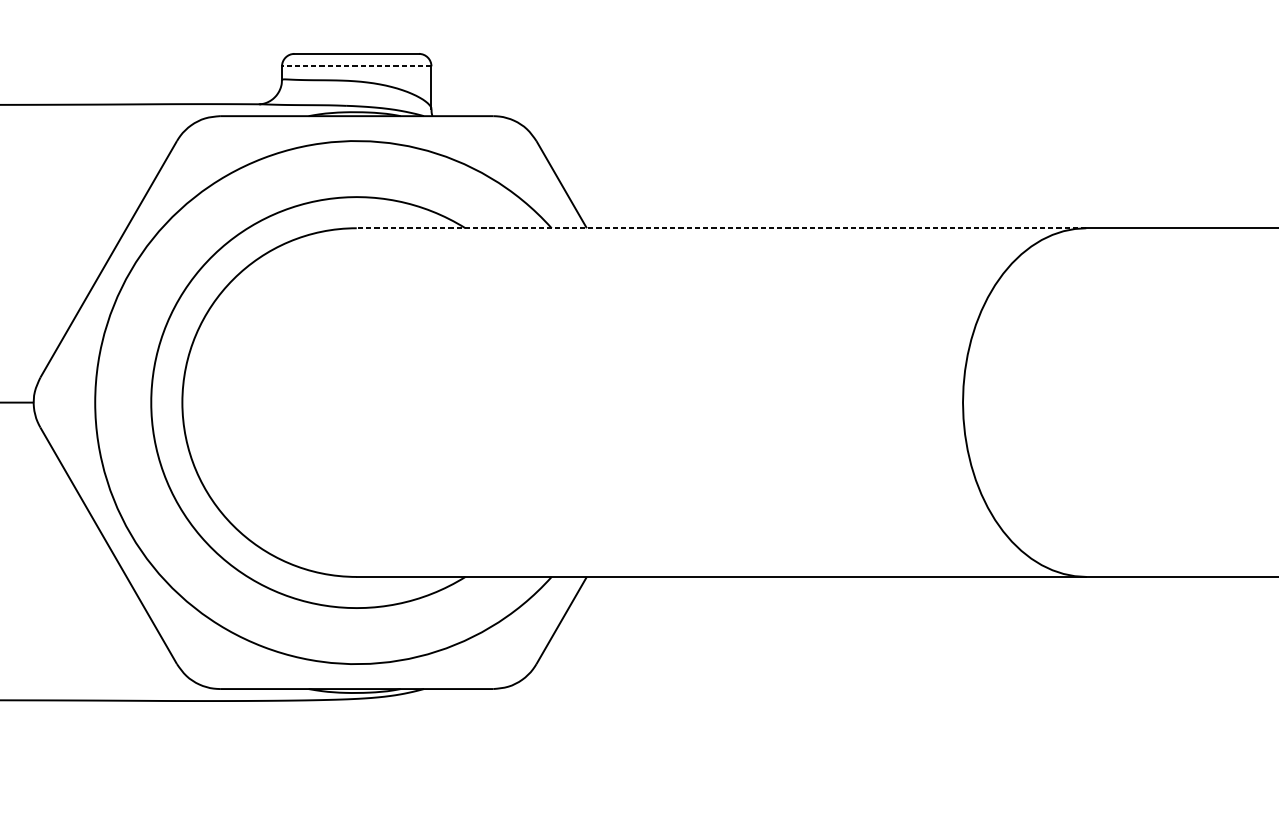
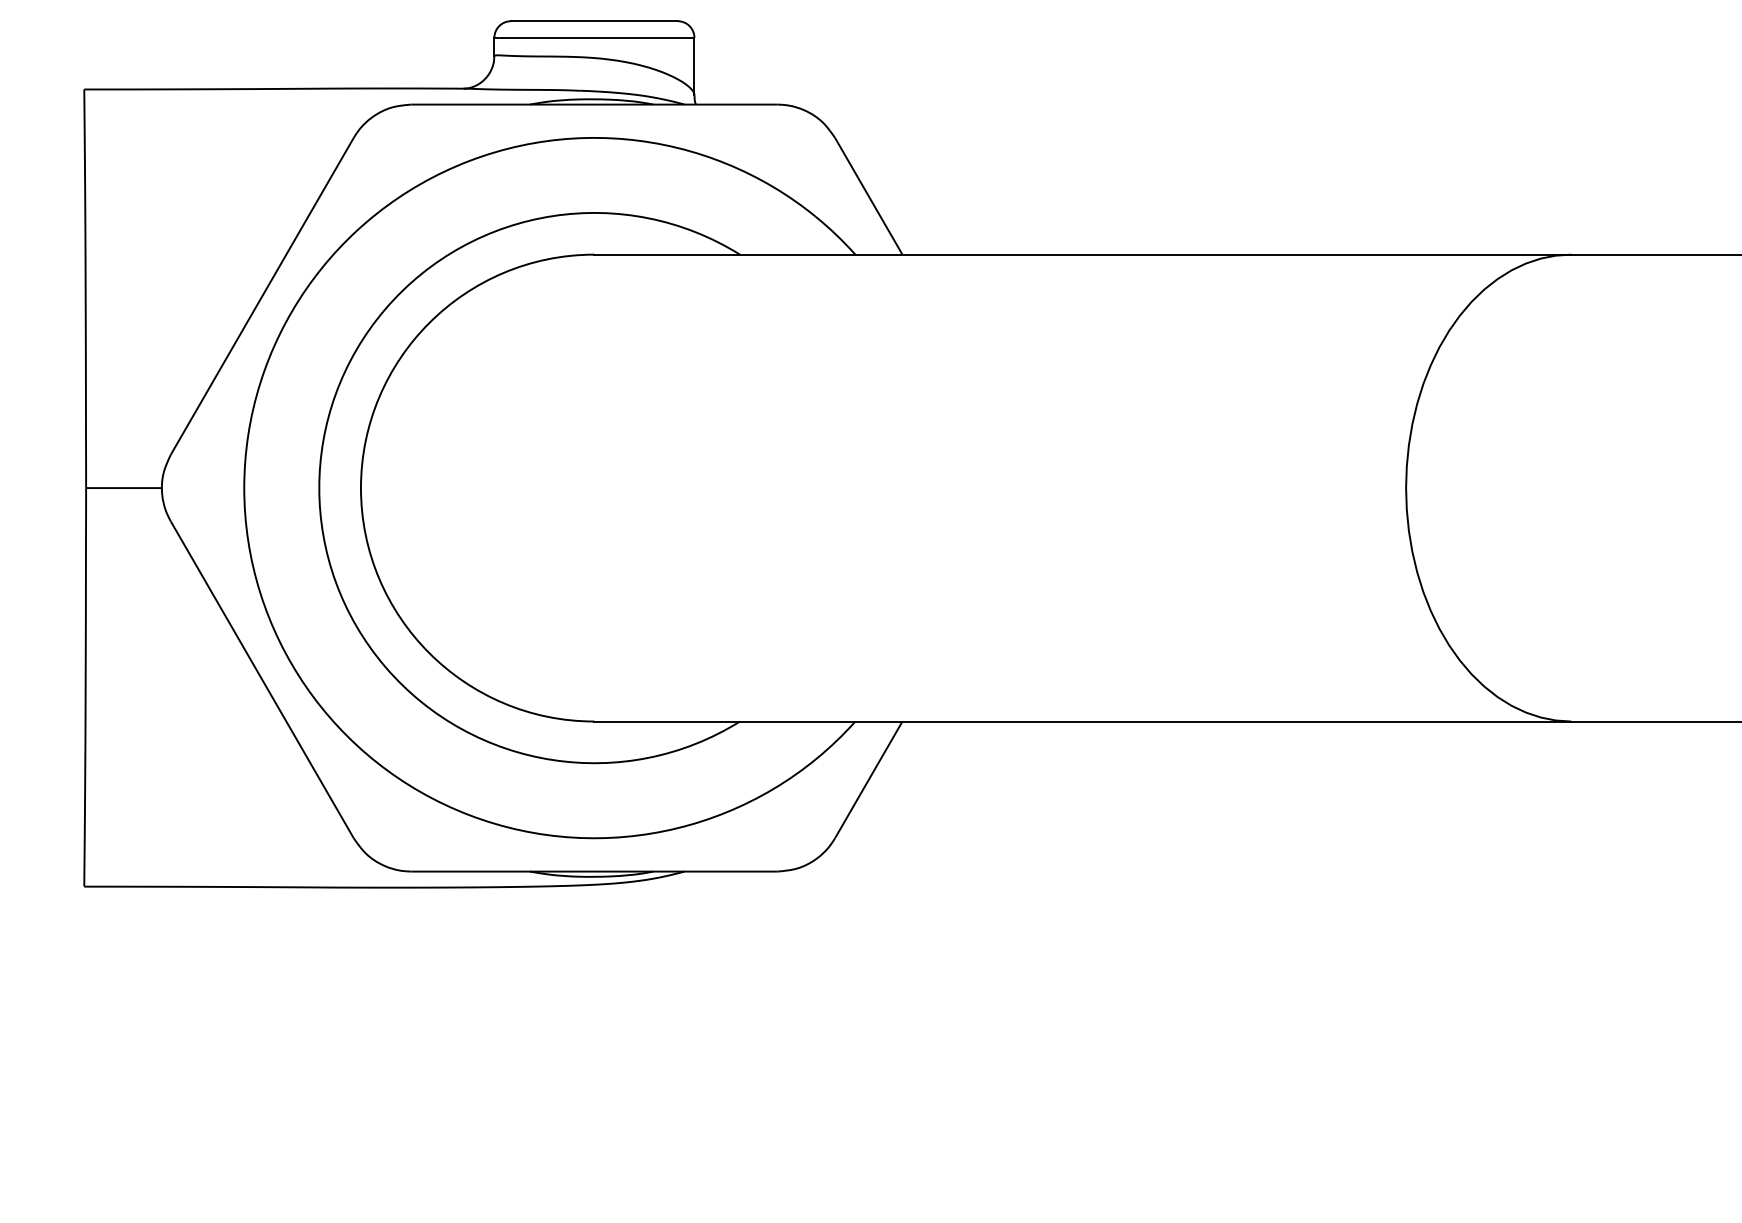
line: (356, 66) -> (593, 37), dashed -> solid
line: (721, 228) -> (1082, 254), dashed -> solid

